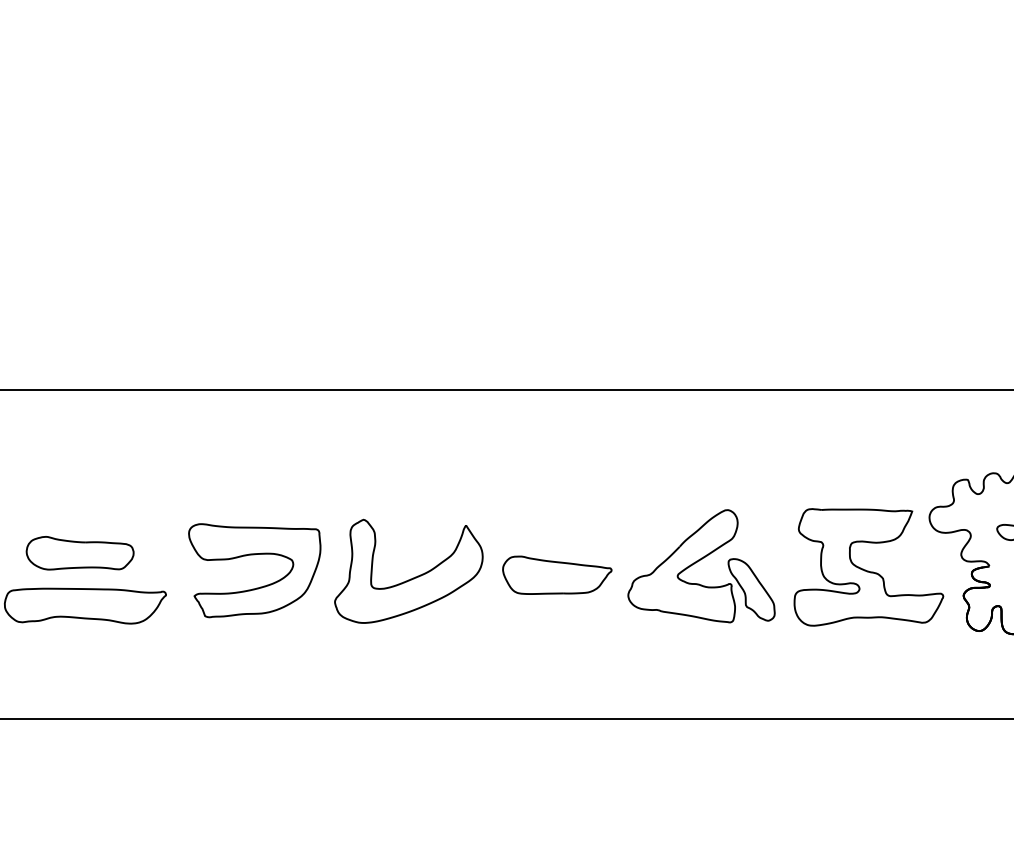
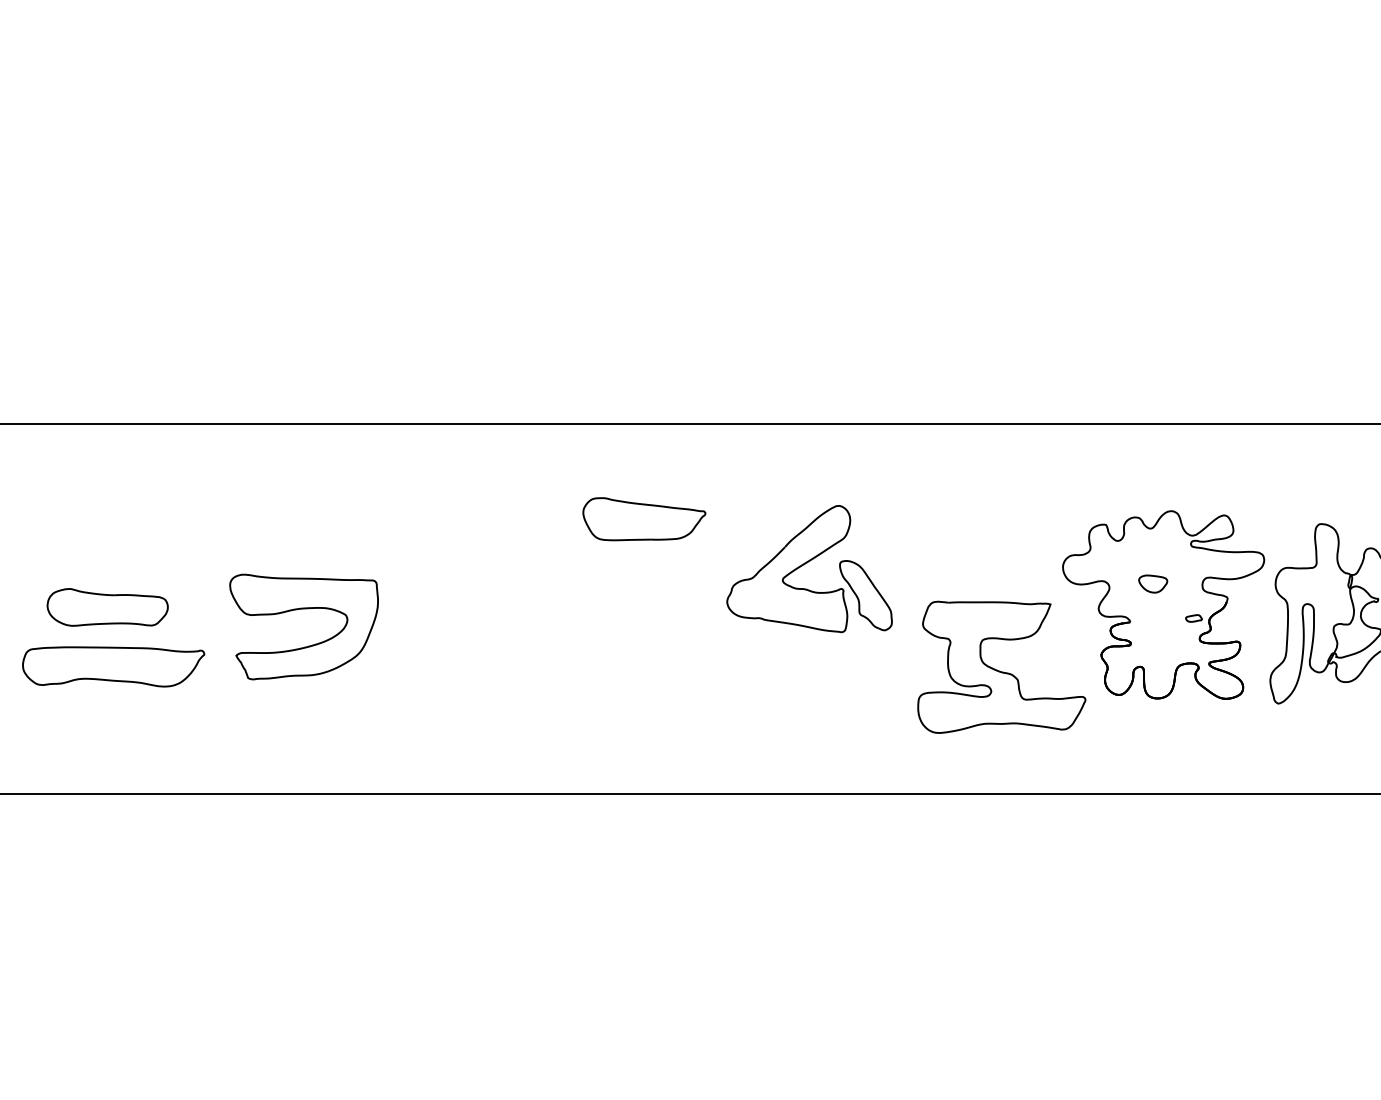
part: (699, 561) -> (807, 563), moved
curve: (557, 563) -> (644, 505), moved
curve: (866, 570) -> (999, 670), moved
part: (411, 578) -> (480, 635), removed

